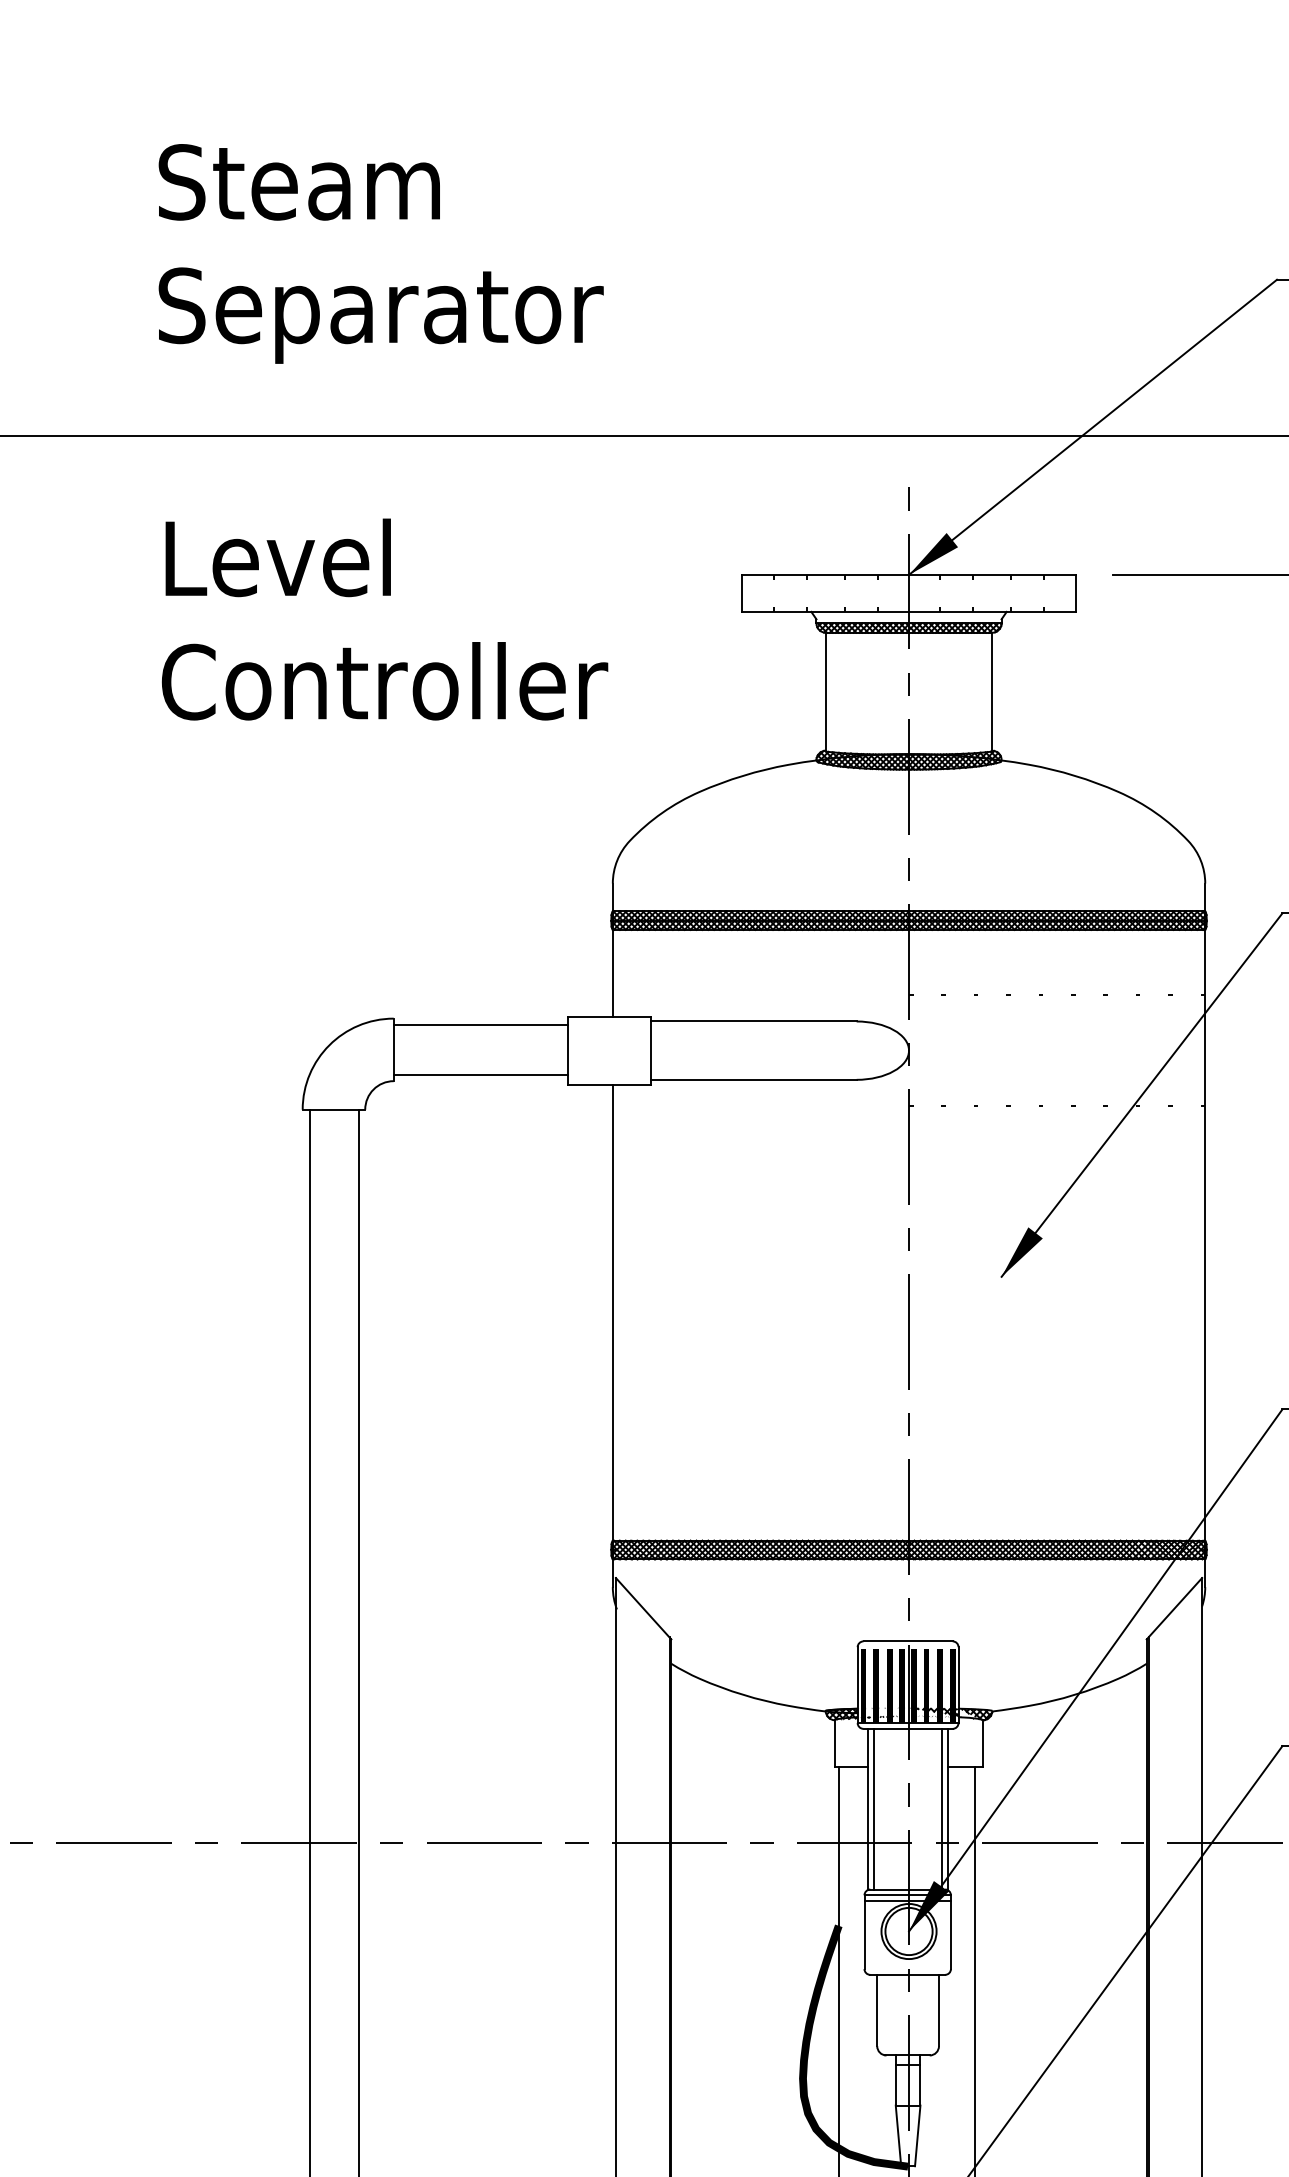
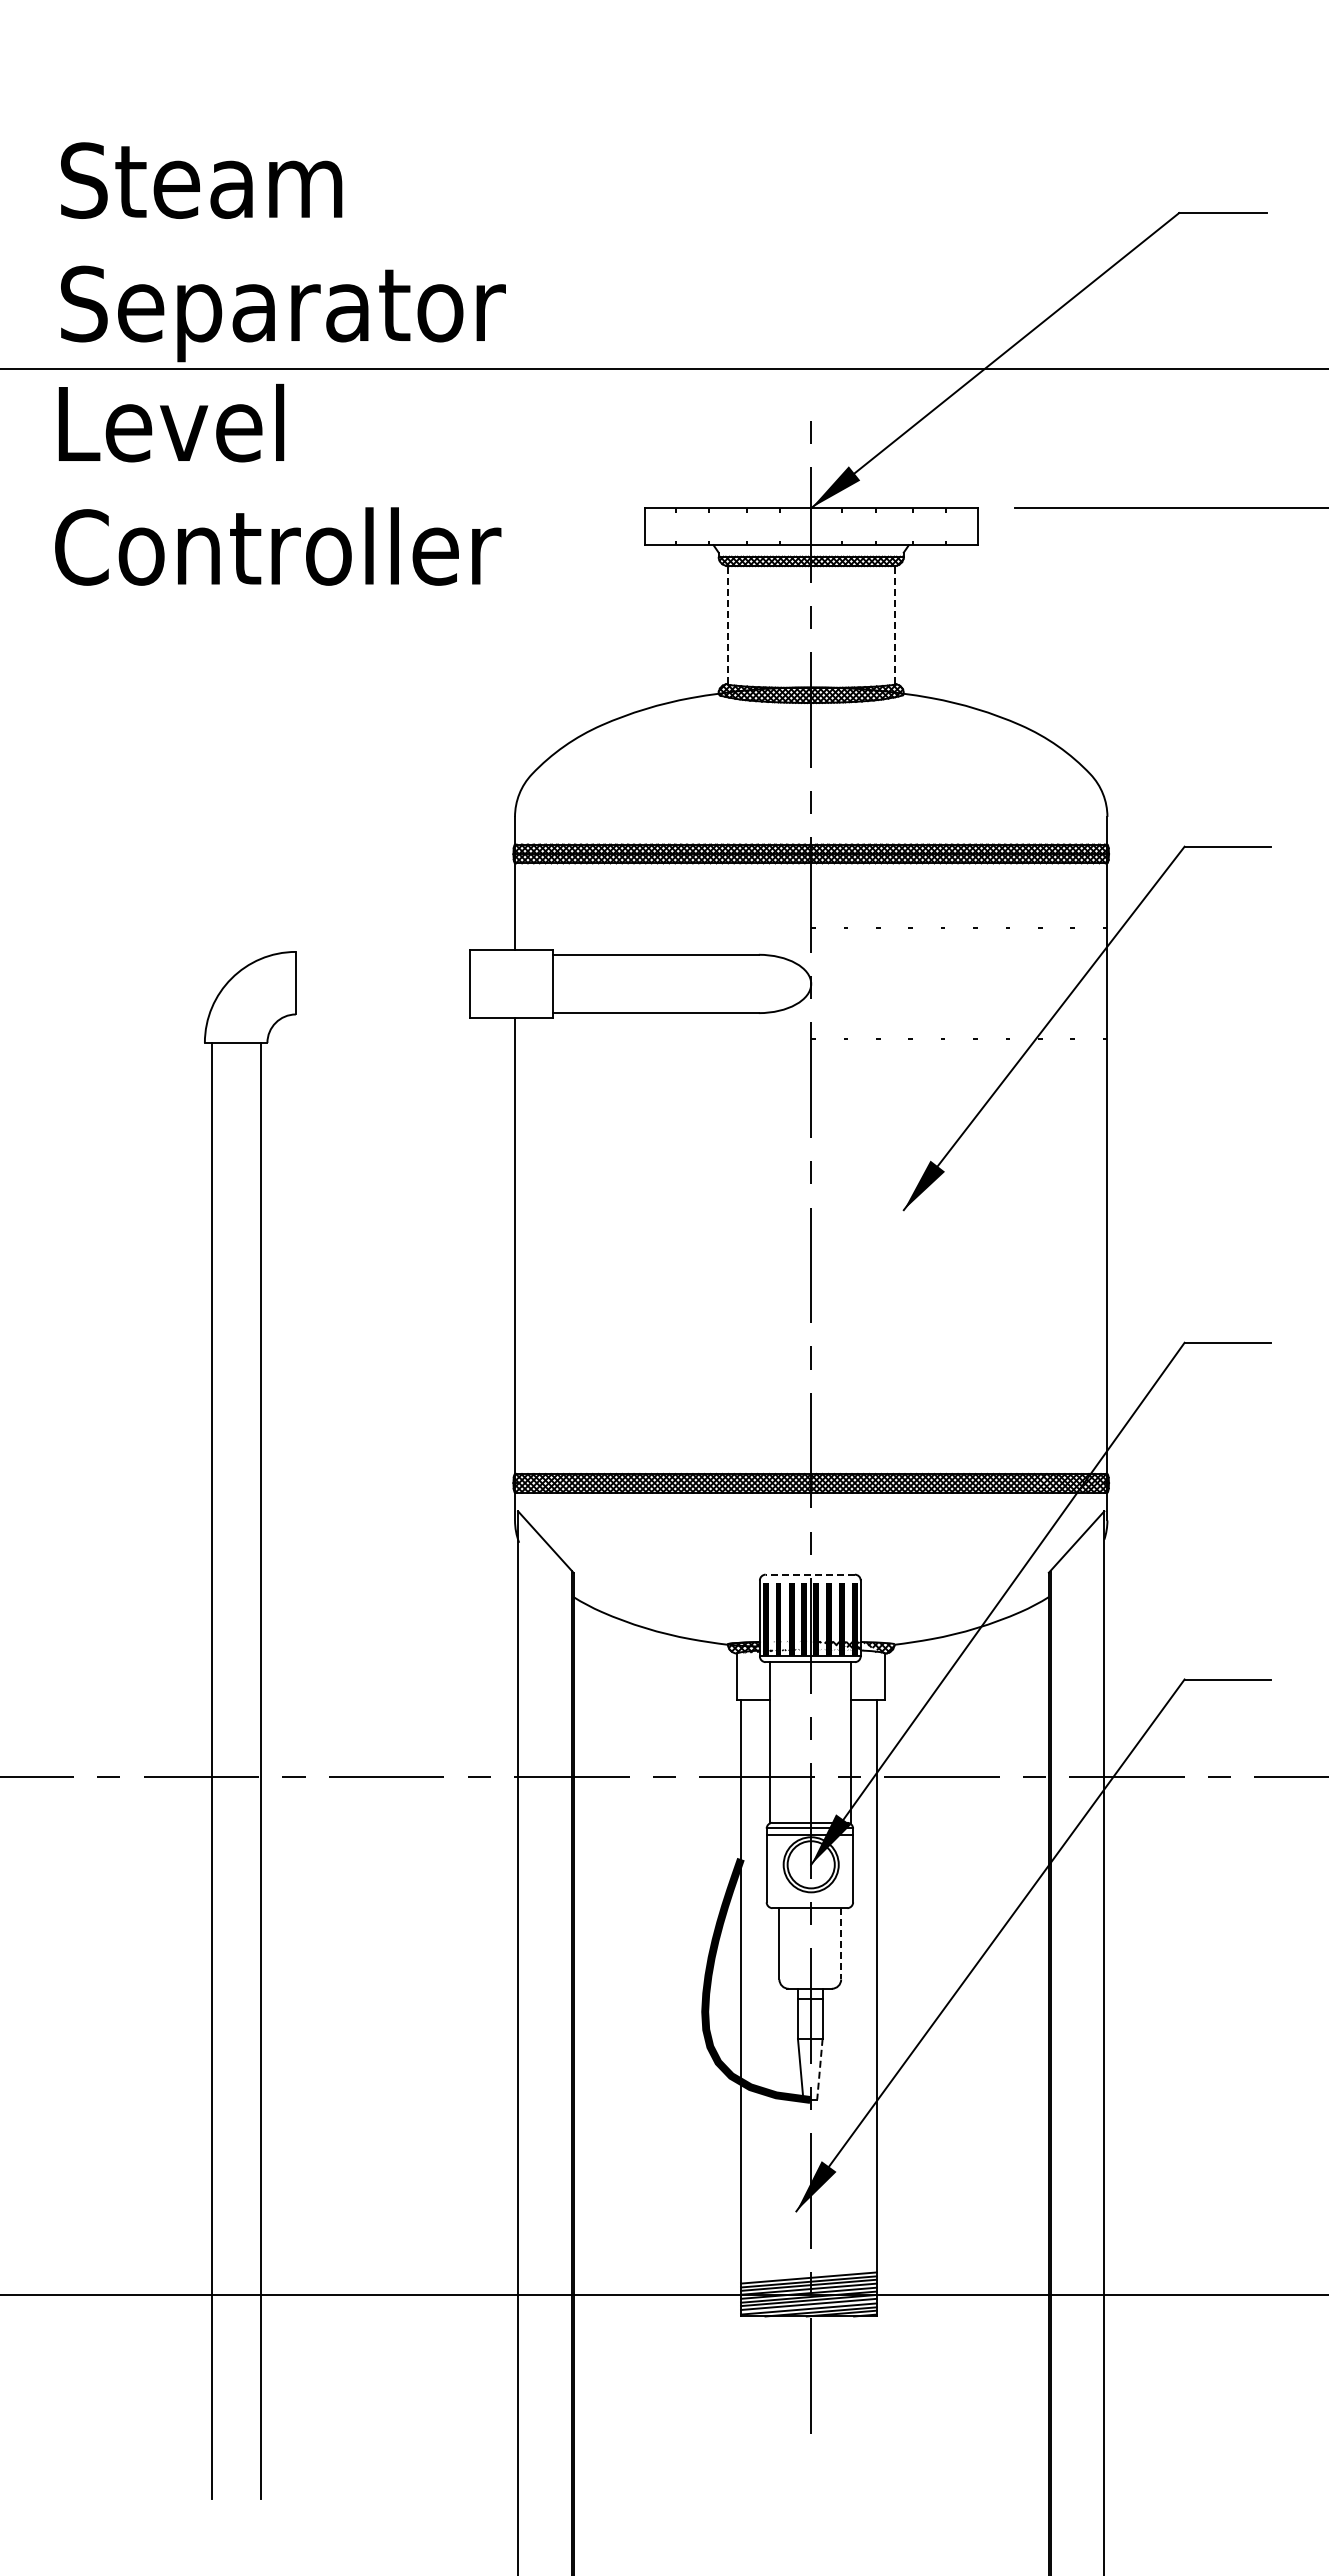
text: (381, 254) -> (283, 252), moved
text: (385, 619) -> (278, 484), moved
line: (825, 691) -> (727, 624), solid -> dashed
line: (992, 691) -> (894, 624), solid -> dashed
line: (480, 1025) -> (382, 958), removed
line: (480, 1074) -> (382, 1007), removed
line: (908, 1641) -> (810, 1574), solid -> dashed
line: (874, 1809) -> (776, 1742), removed
line: (942, 1809) -> (844, 1742), removed
line: (939, 2010) -> (841, 1943), solid -> dashed
line: (917, 2136) -> (819, 2069), solid -> dashed

